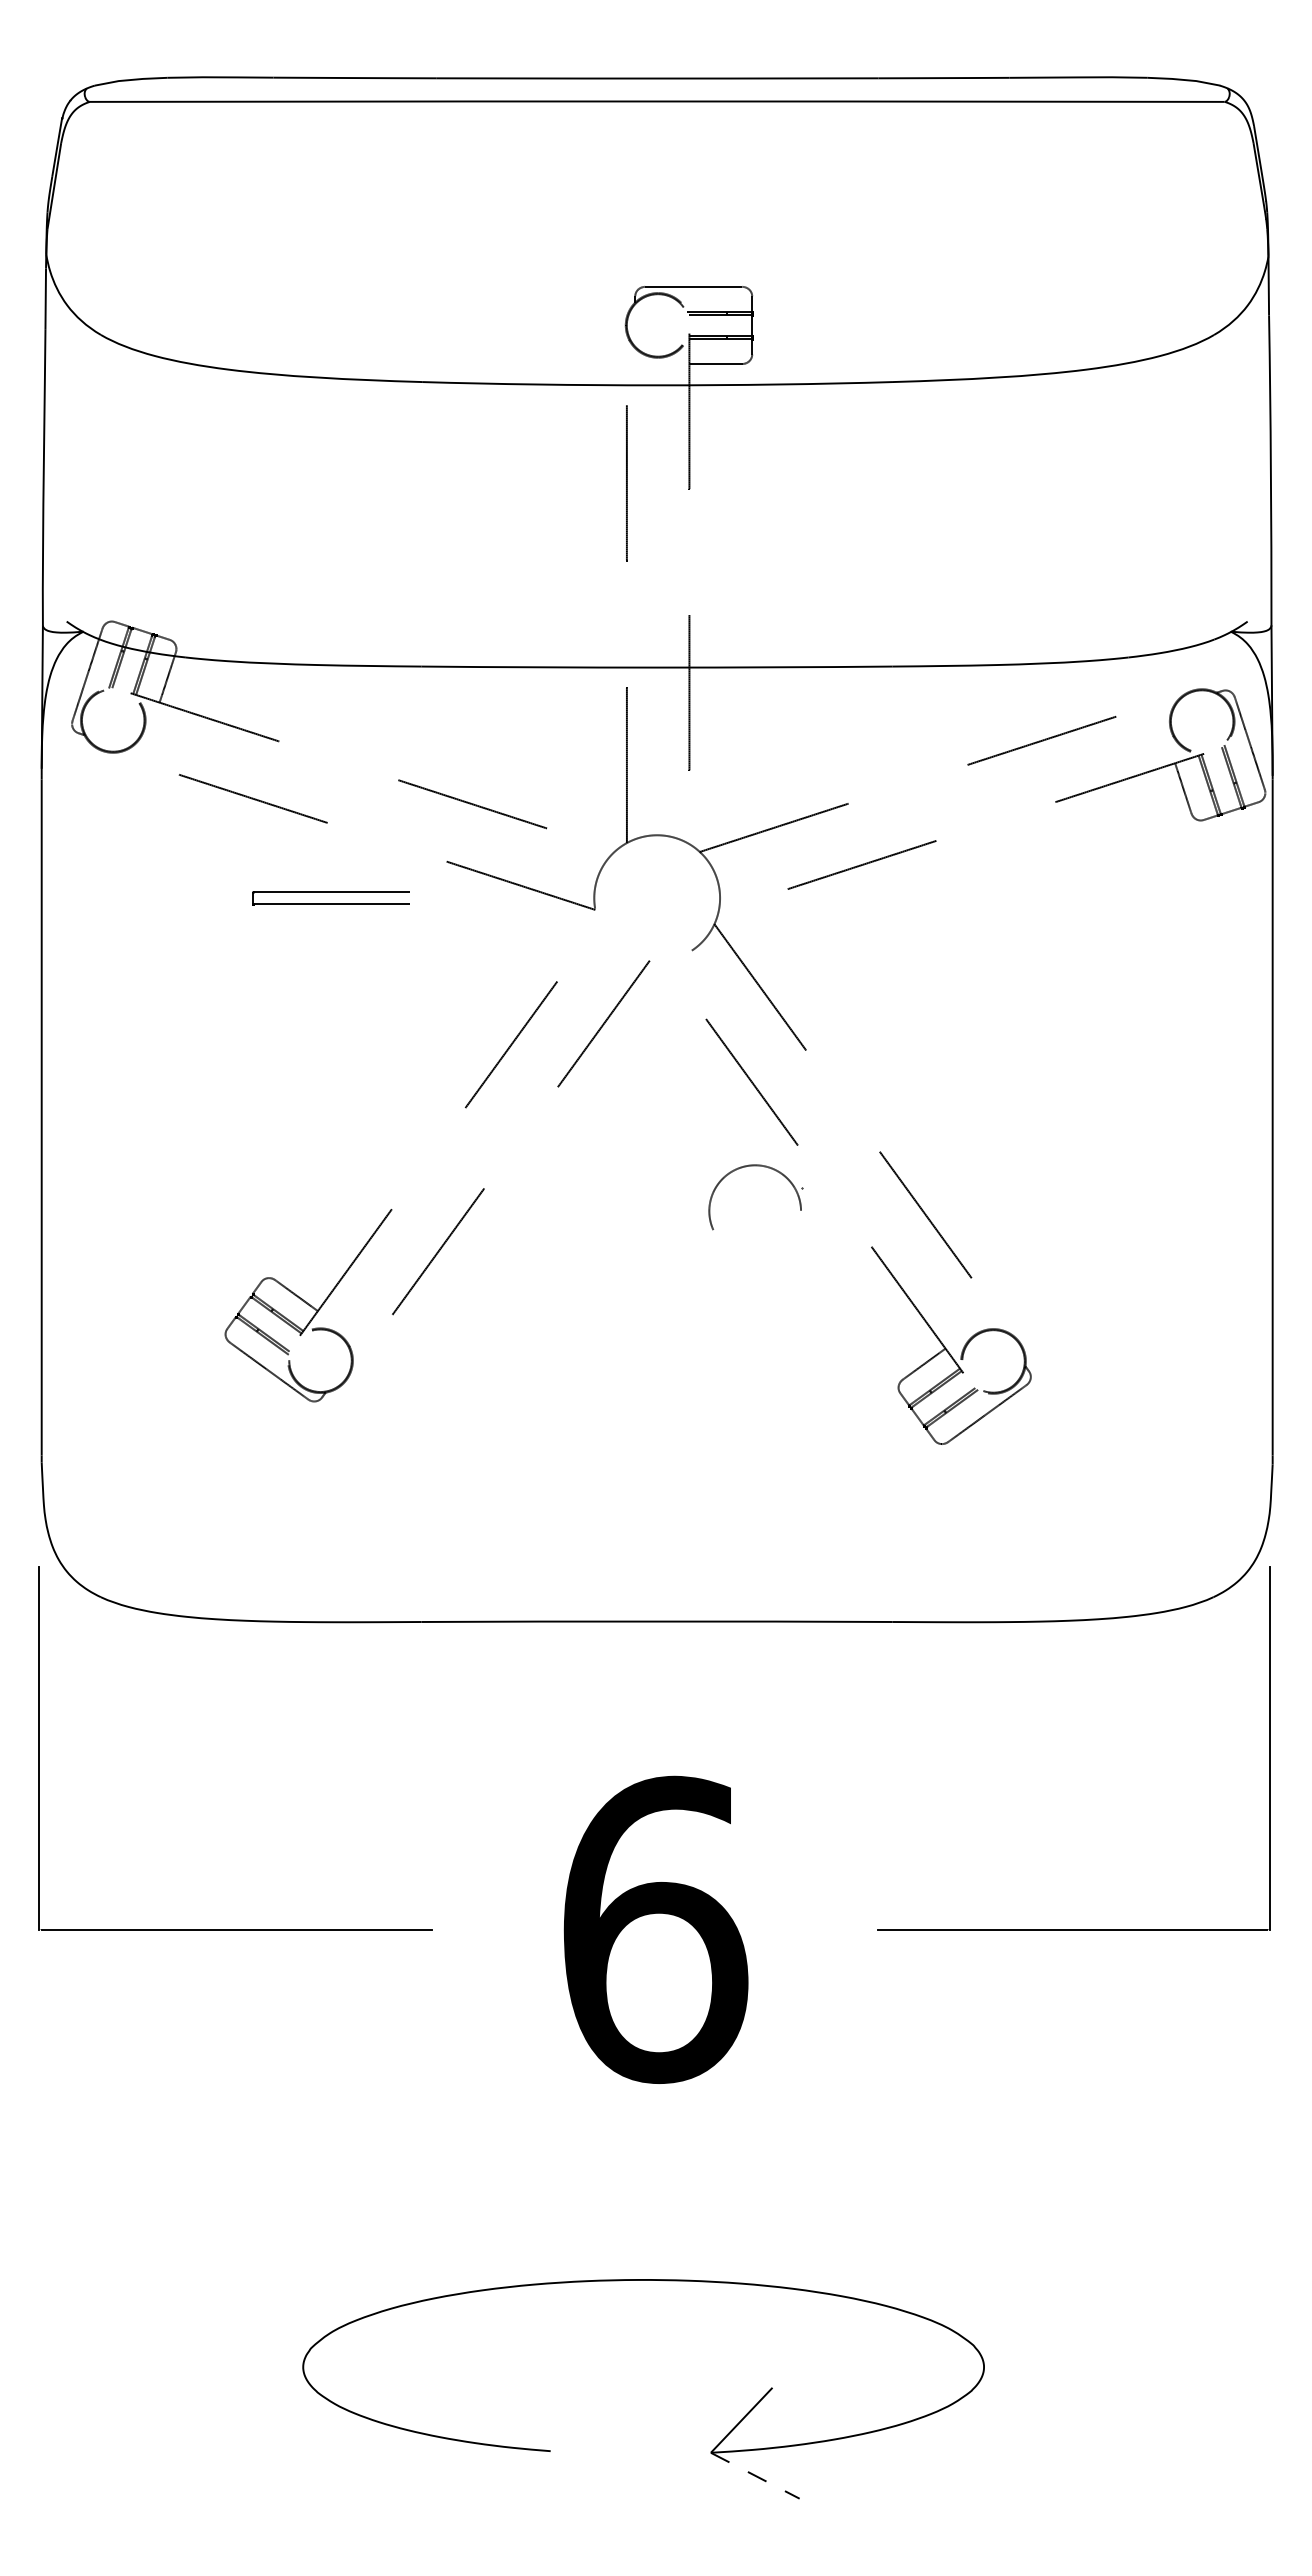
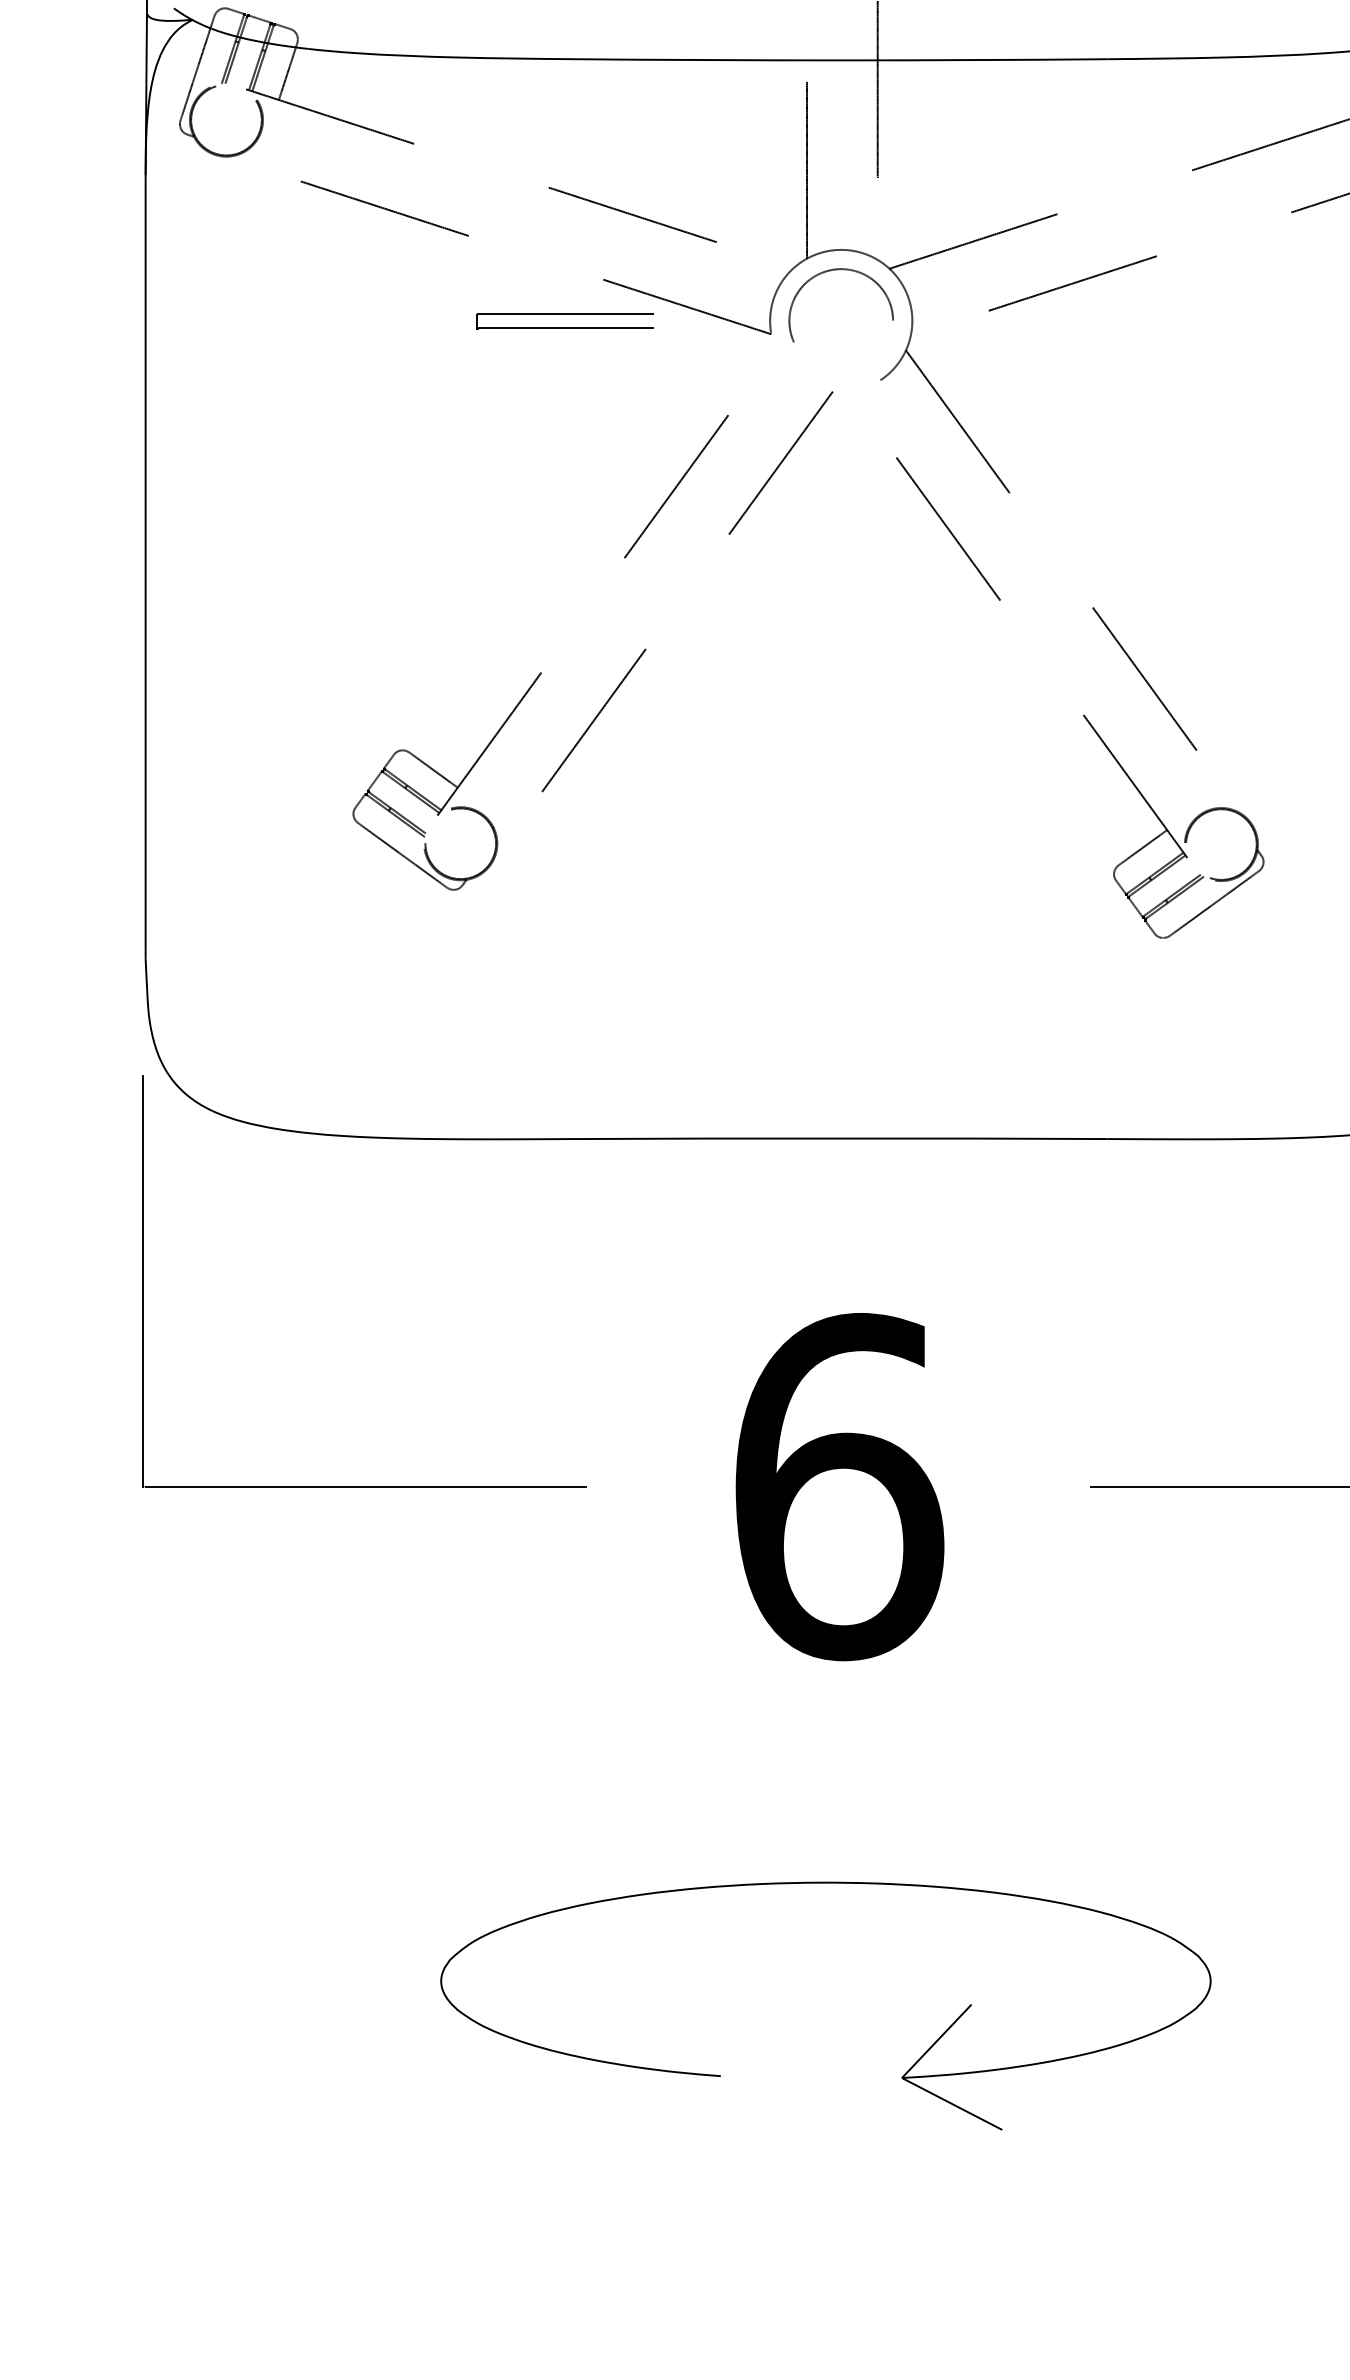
part: (330, 898) -> (564, 321), moved
part: (755, 1166) -> (841, 270), moved
line: (755, 2475) -> (952, 2103), dashed -> solid

